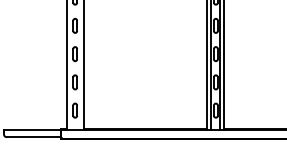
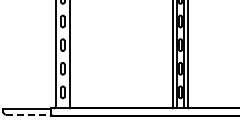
line: (34, 137) -> (28, 114), solid -> dashed

